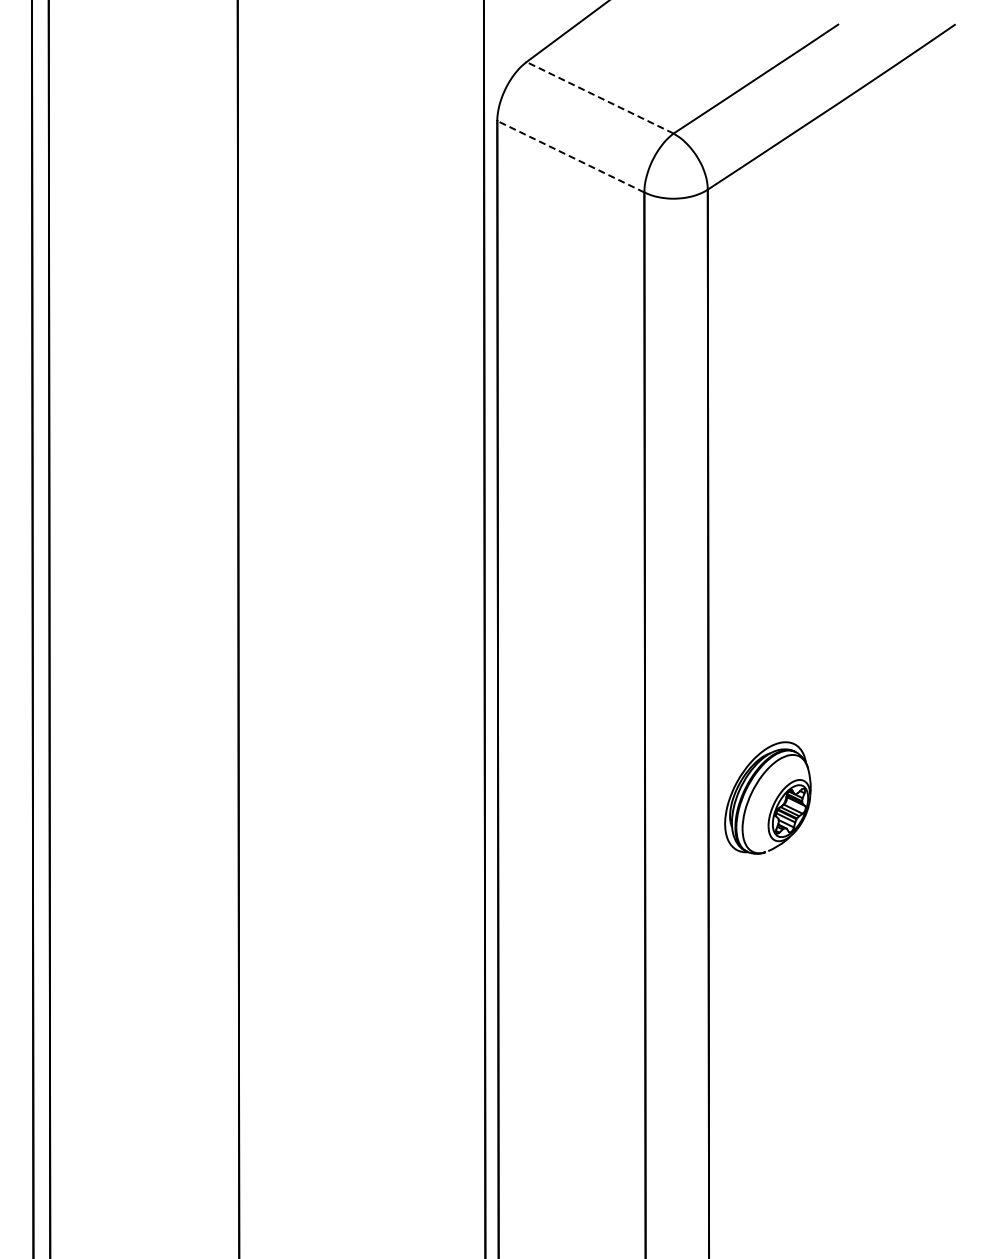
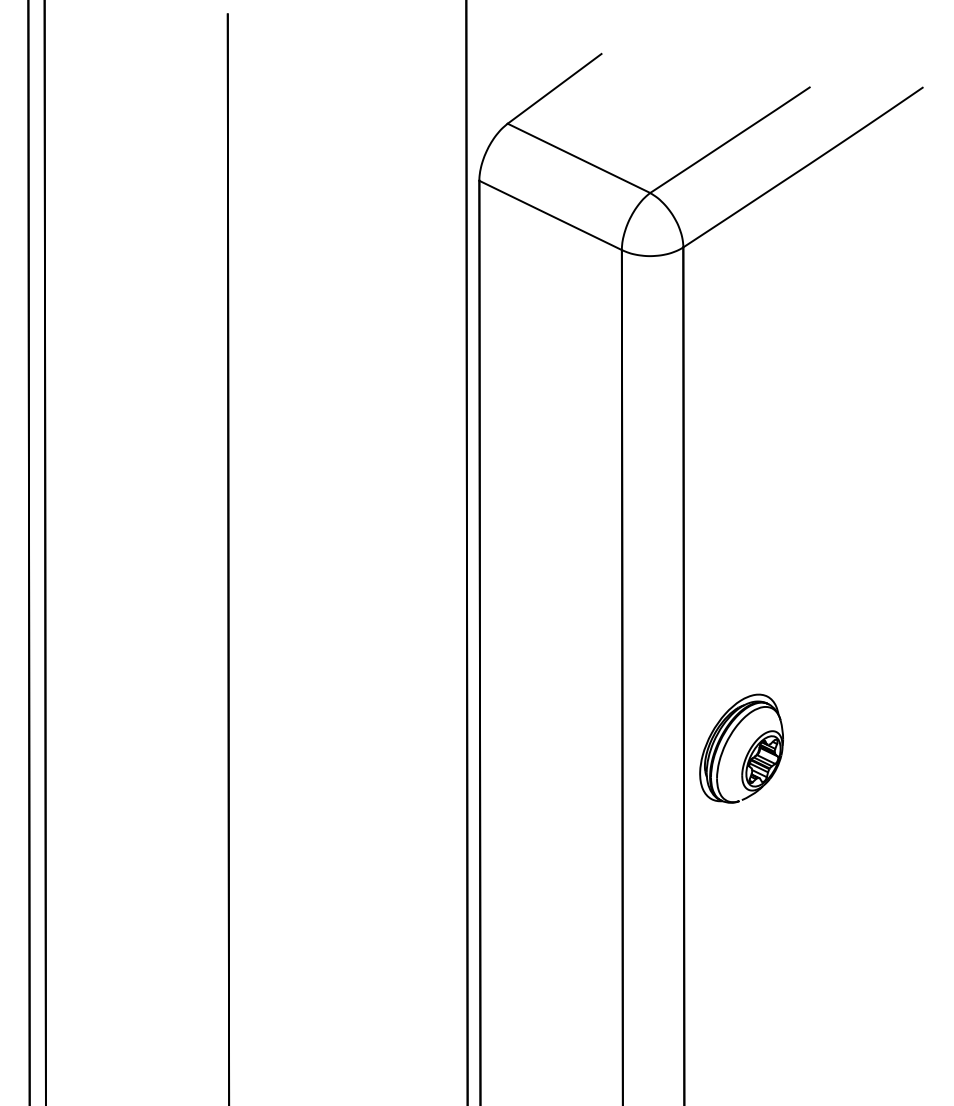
line: (600, 97) -> (579, 158), dashed -> solid
line: (570, 156) -> (550, 215), dashed -> solid
part: (774, 800) -> (747, 751), moved

